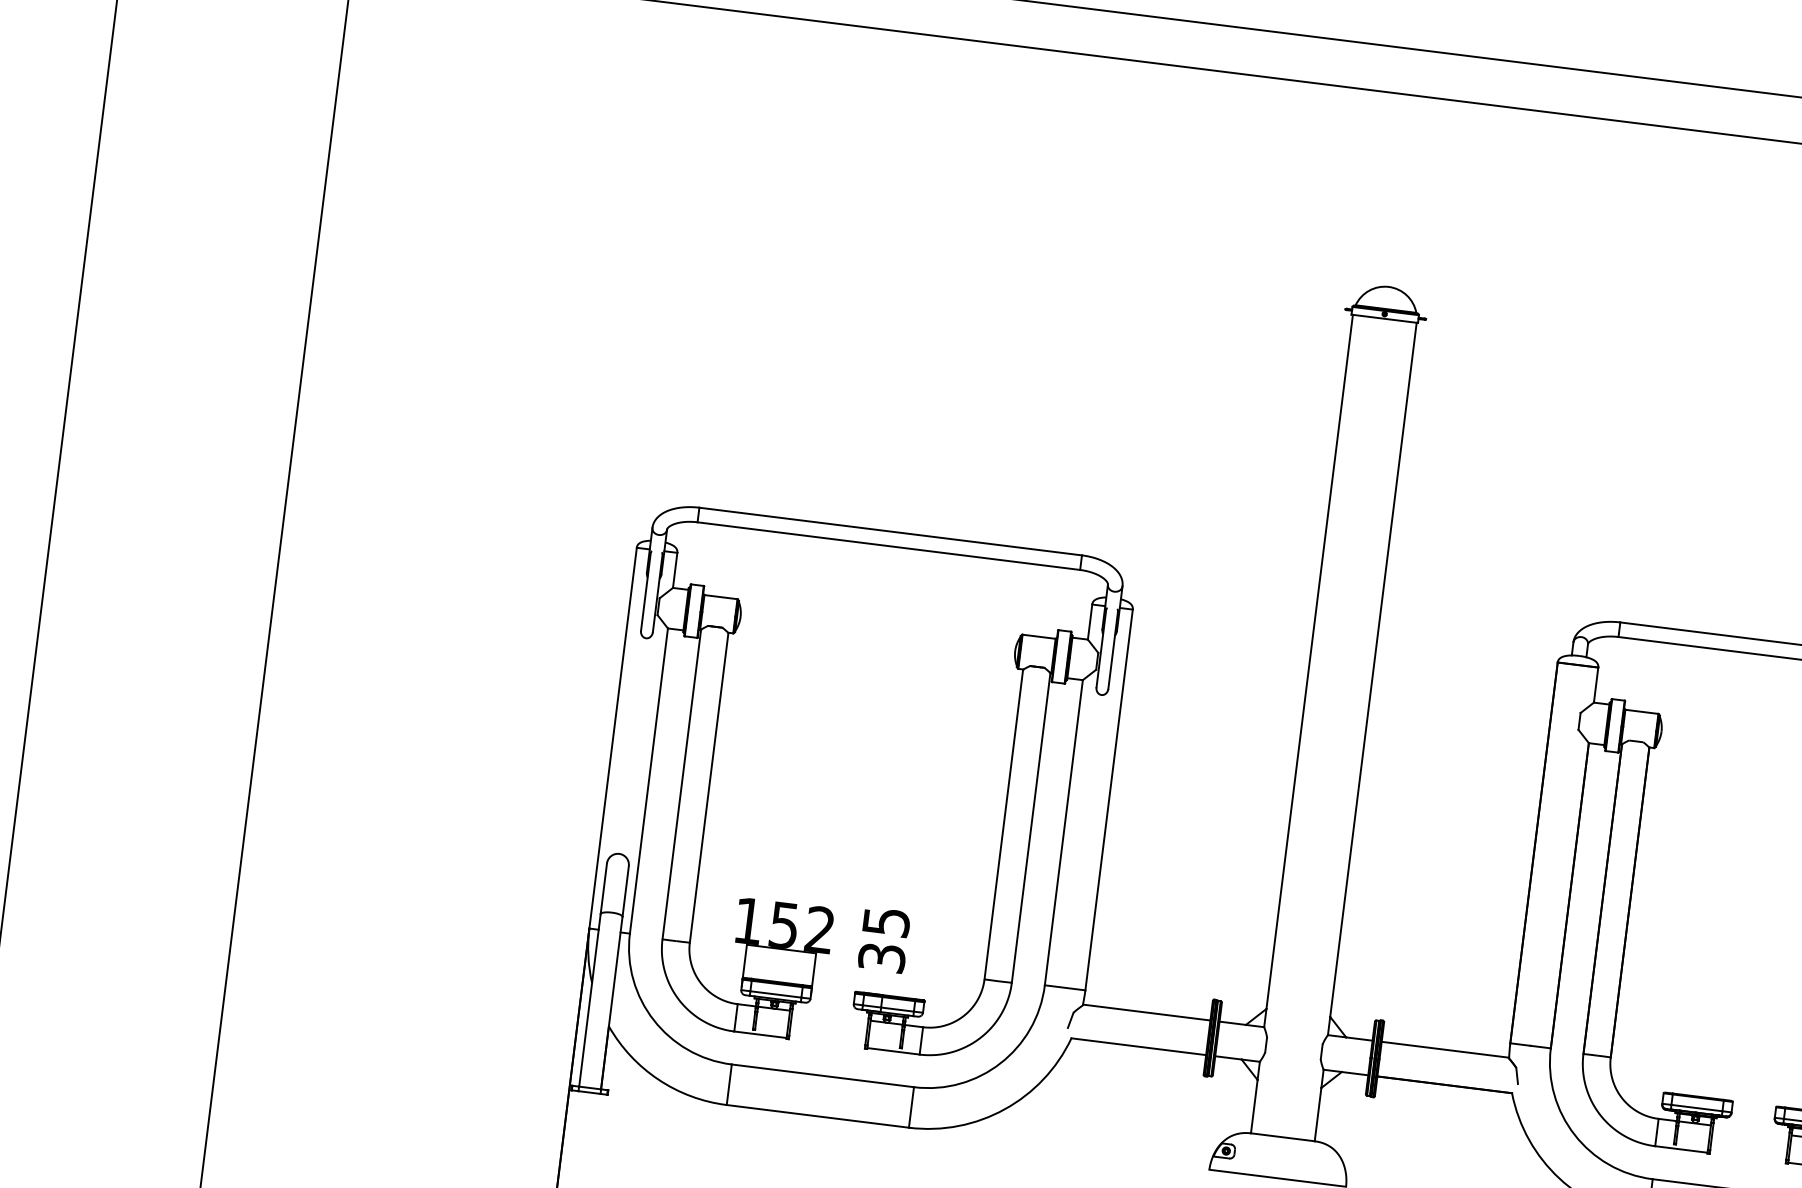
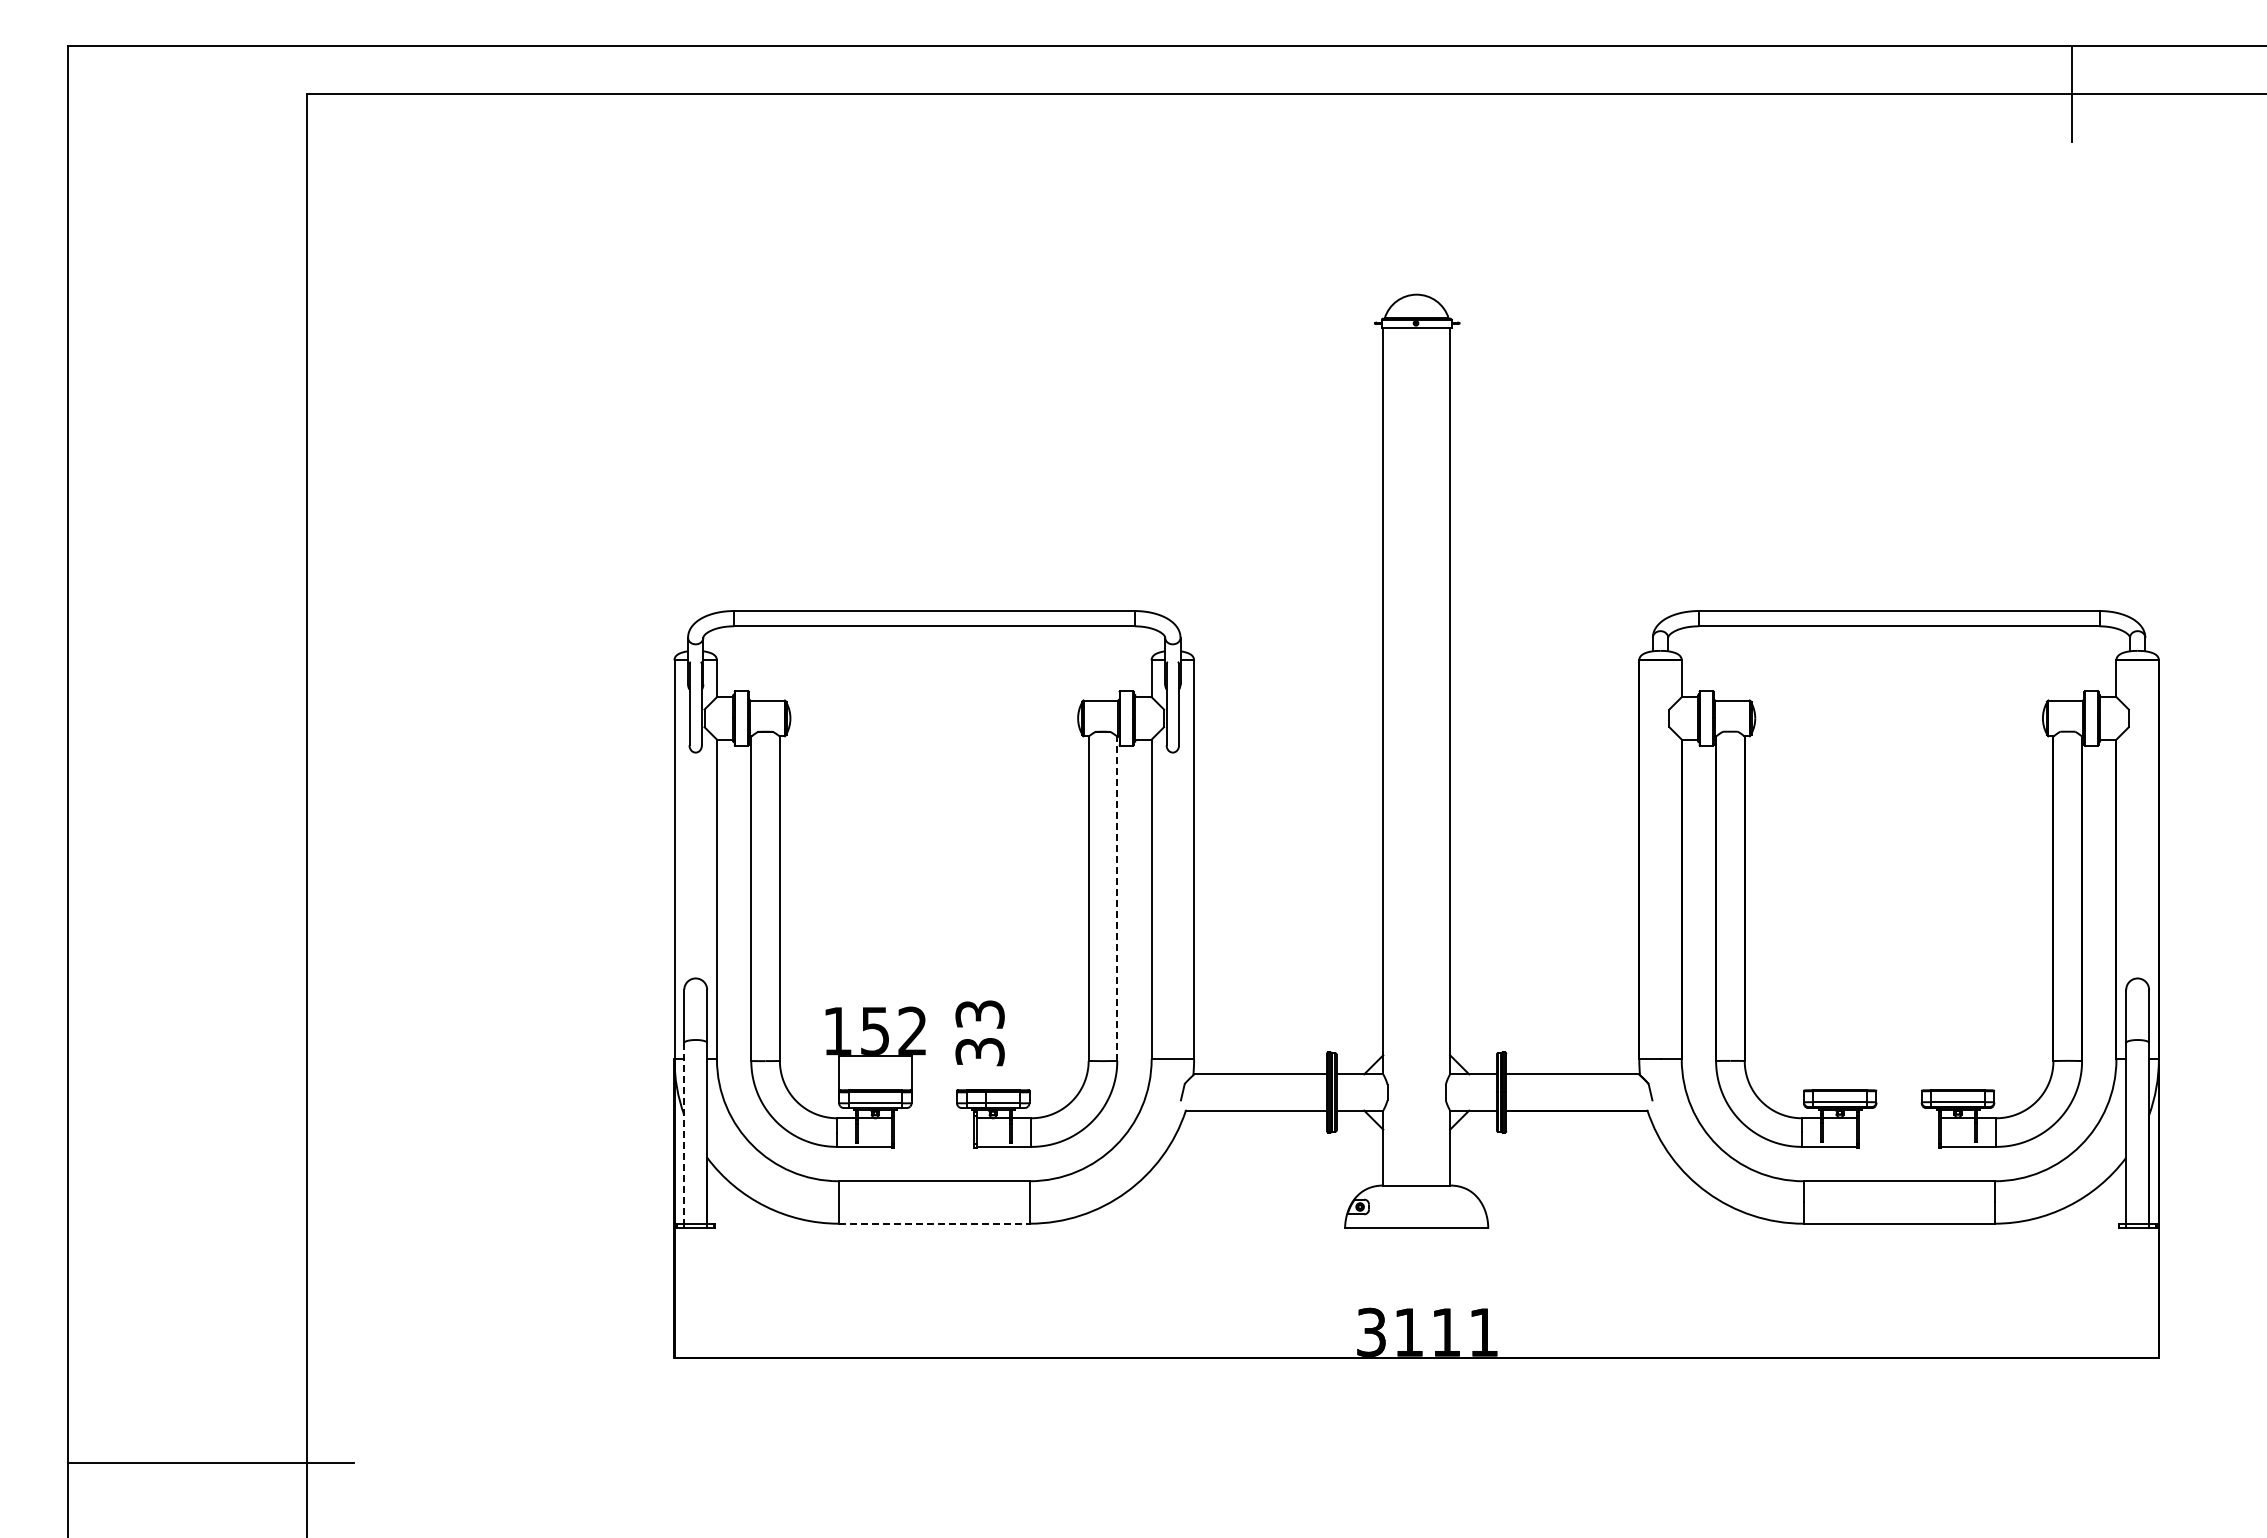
line: (1031, 827) -> (1117, 898), solid -> dashed
text: (885, 922) -> (979, 1014), 35 -> 33
line: (590, 1000) -> (684, 1133), solid -> dashed
line: (818, 1116) -> (934, 1223), solid -> dashed

